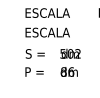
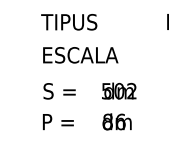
text: (46, 12) -> (78, 21), ESCALA -> TIPUS

